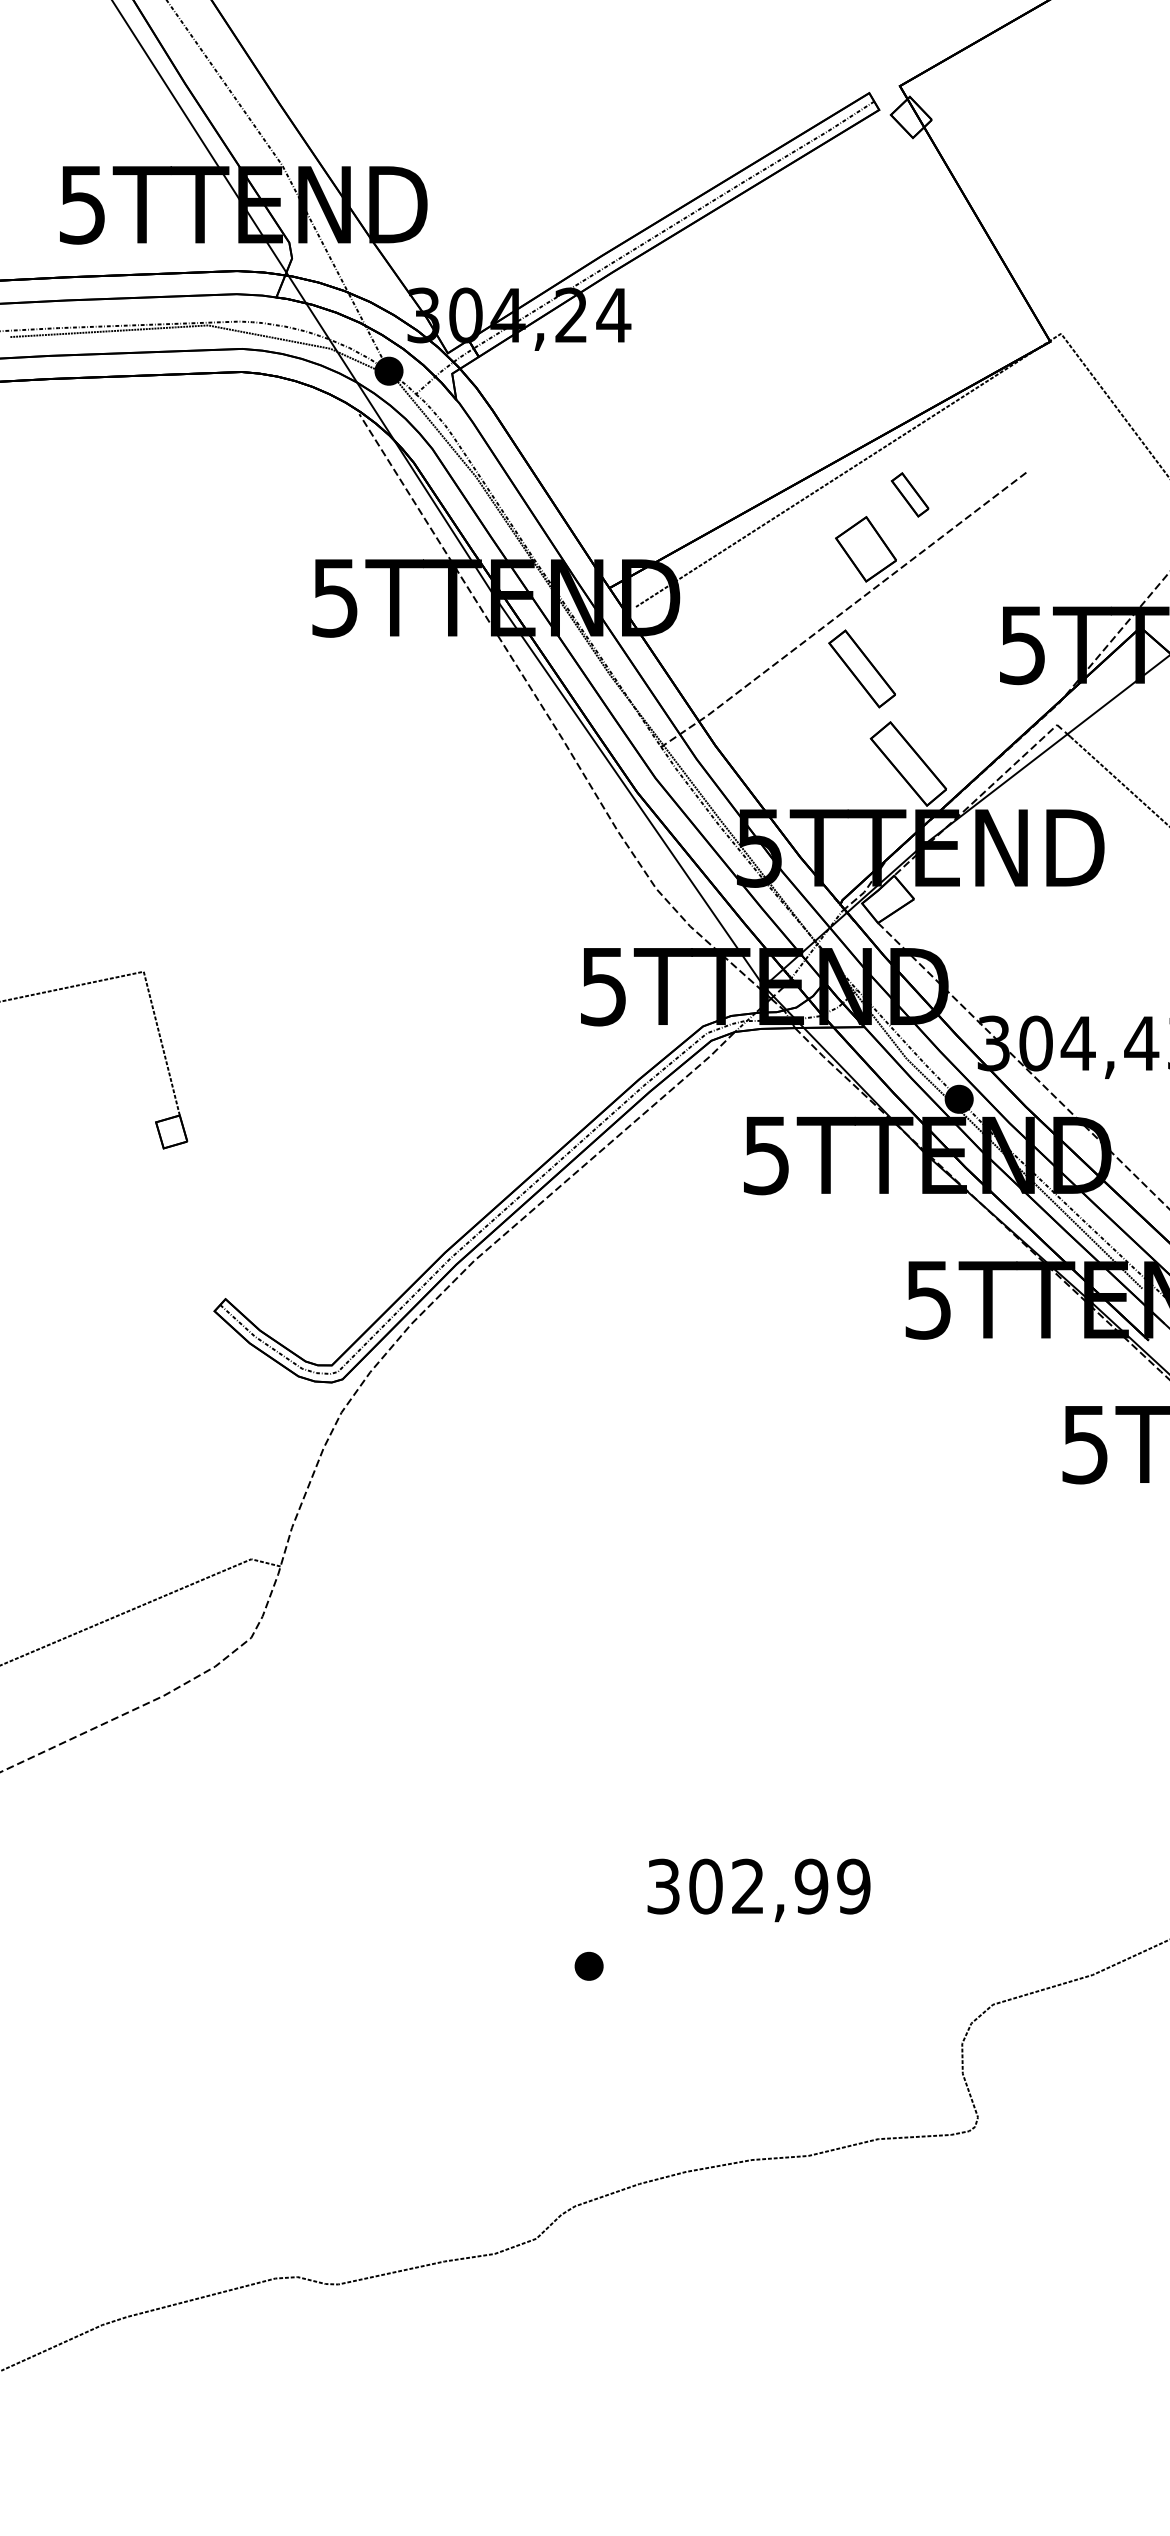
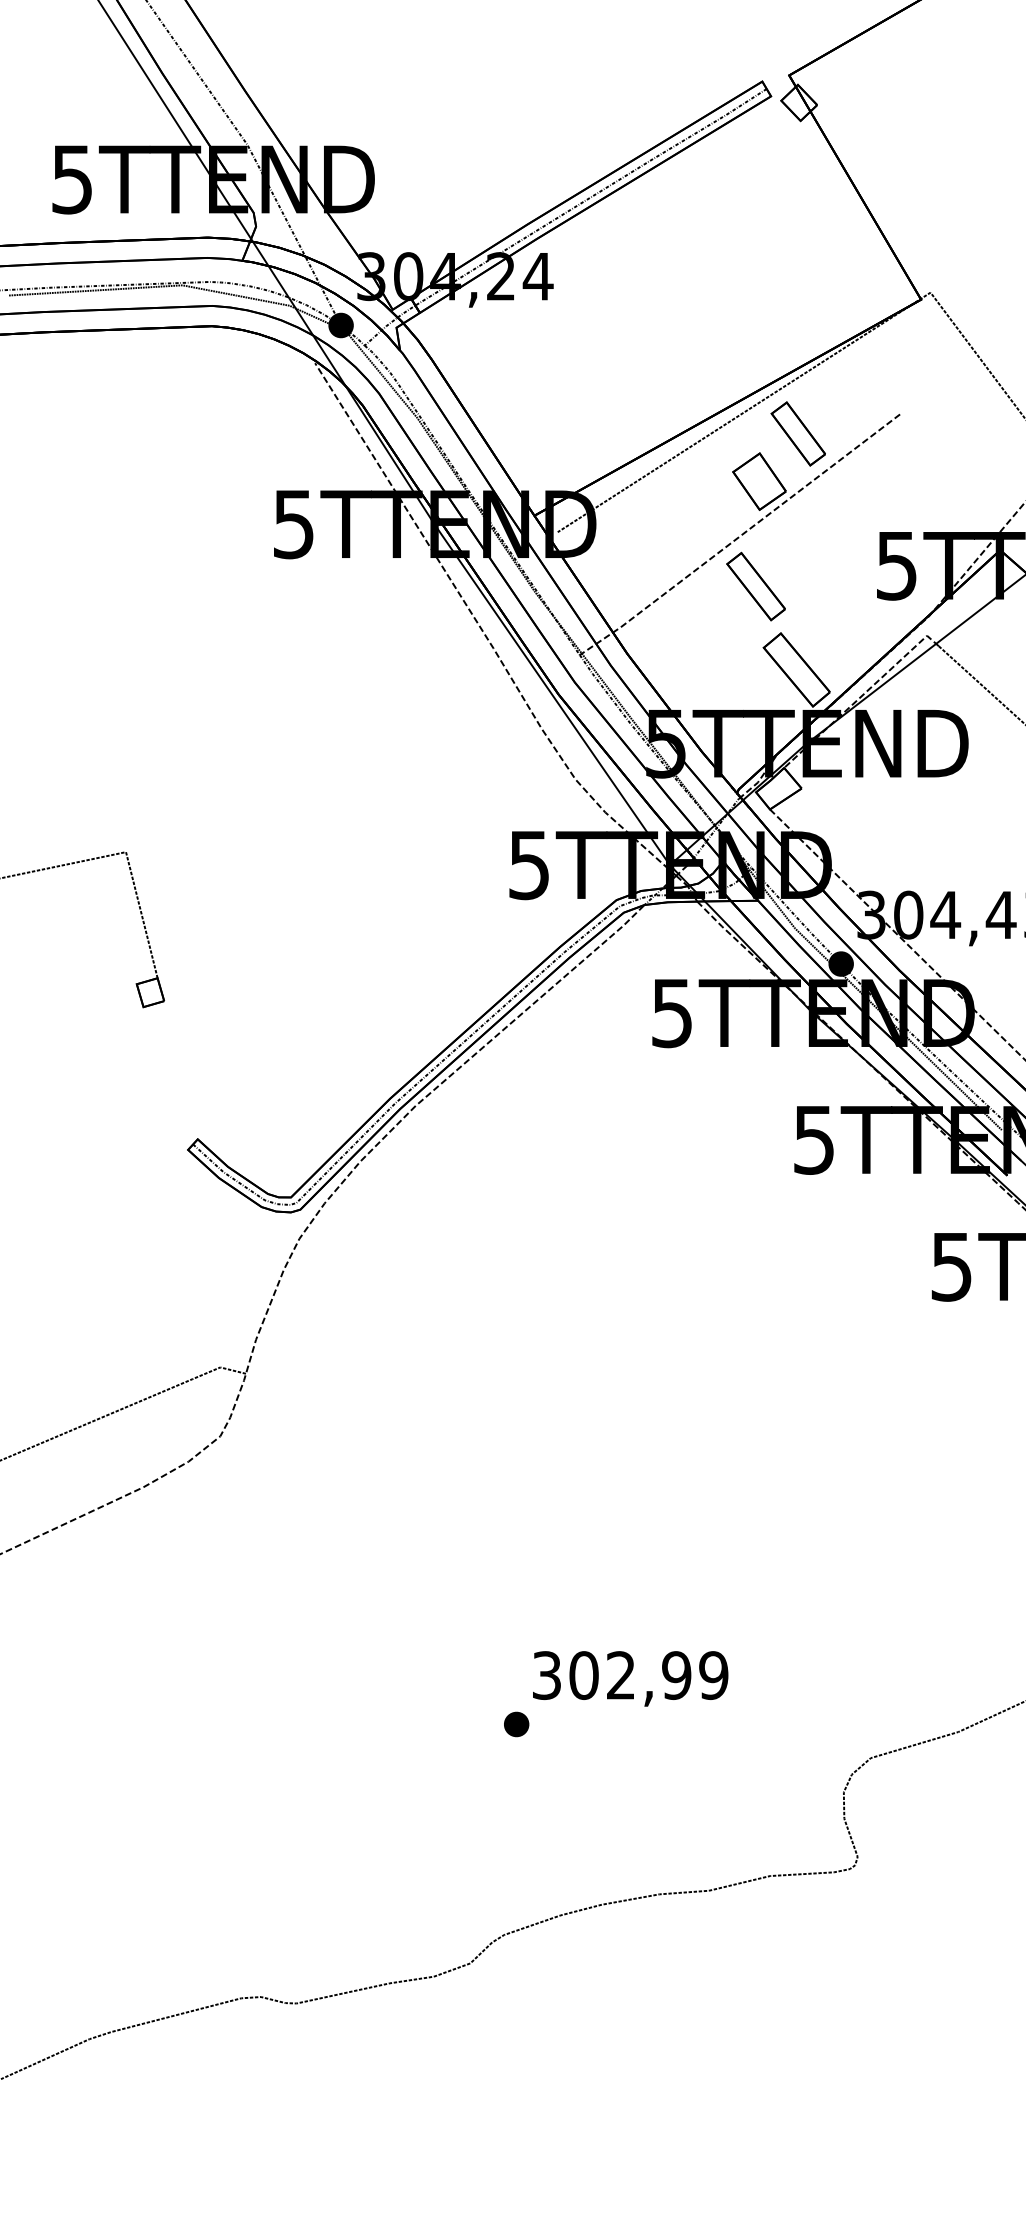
part: (909, 494) -> (797, 433), size x1.67
text: (758, 1889) -> (630, 1678), moved

